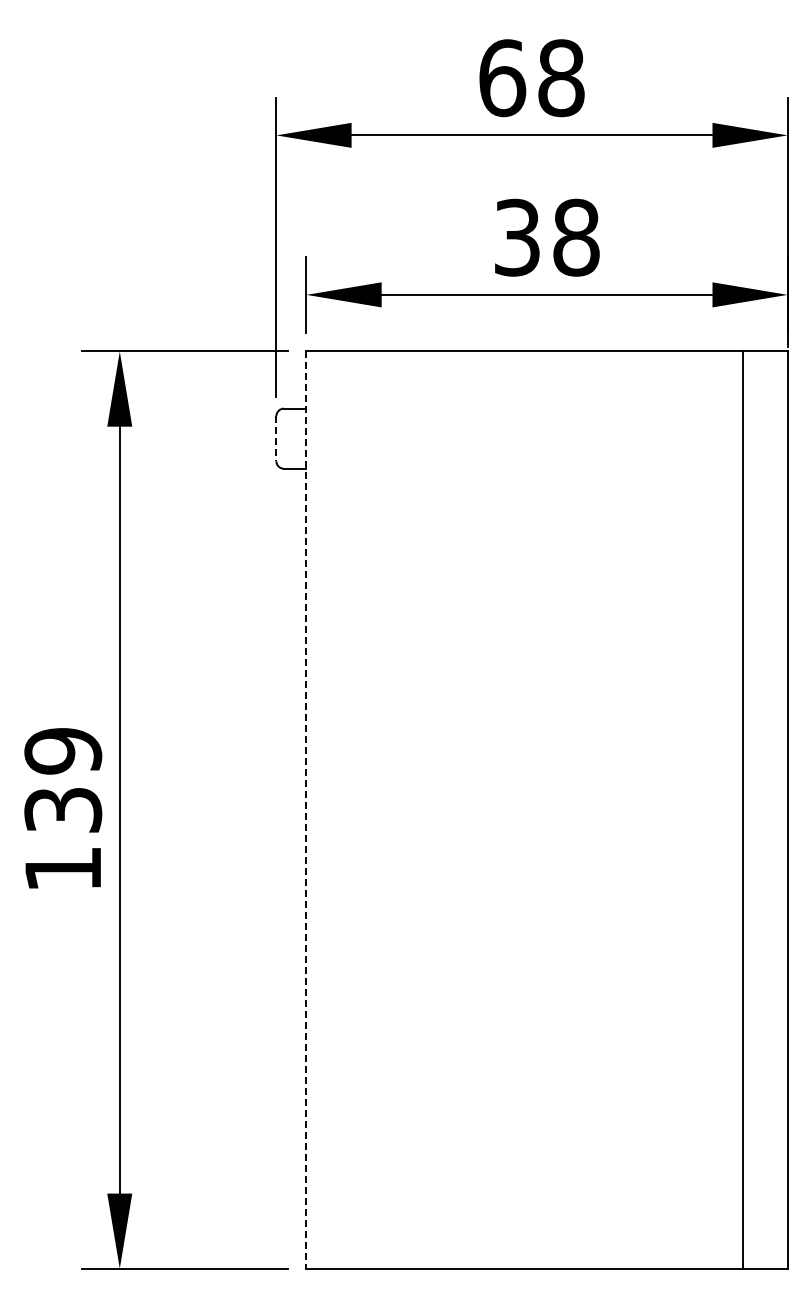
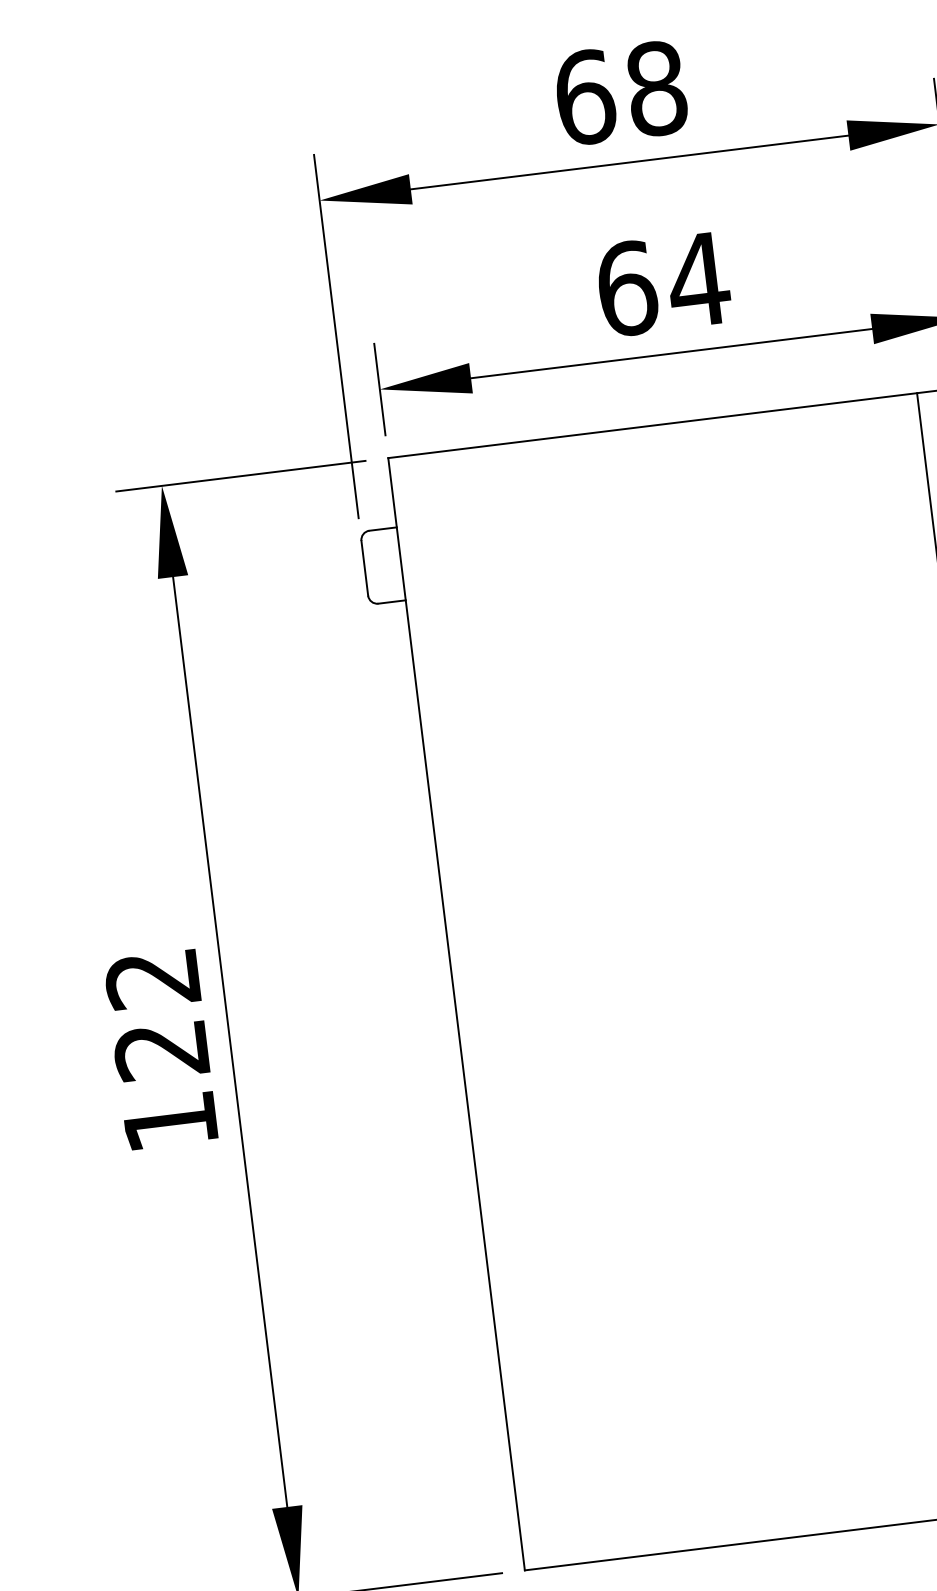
text: (547, 237) -> (663, 283), 38 -> 64
line: (276, 438) -> (364, 568), dashed -> solid
text: (63, 780) -> (157, 1014), 139 -> 122
line: (306, 810) -> (456, 1014), dashed -> solid

